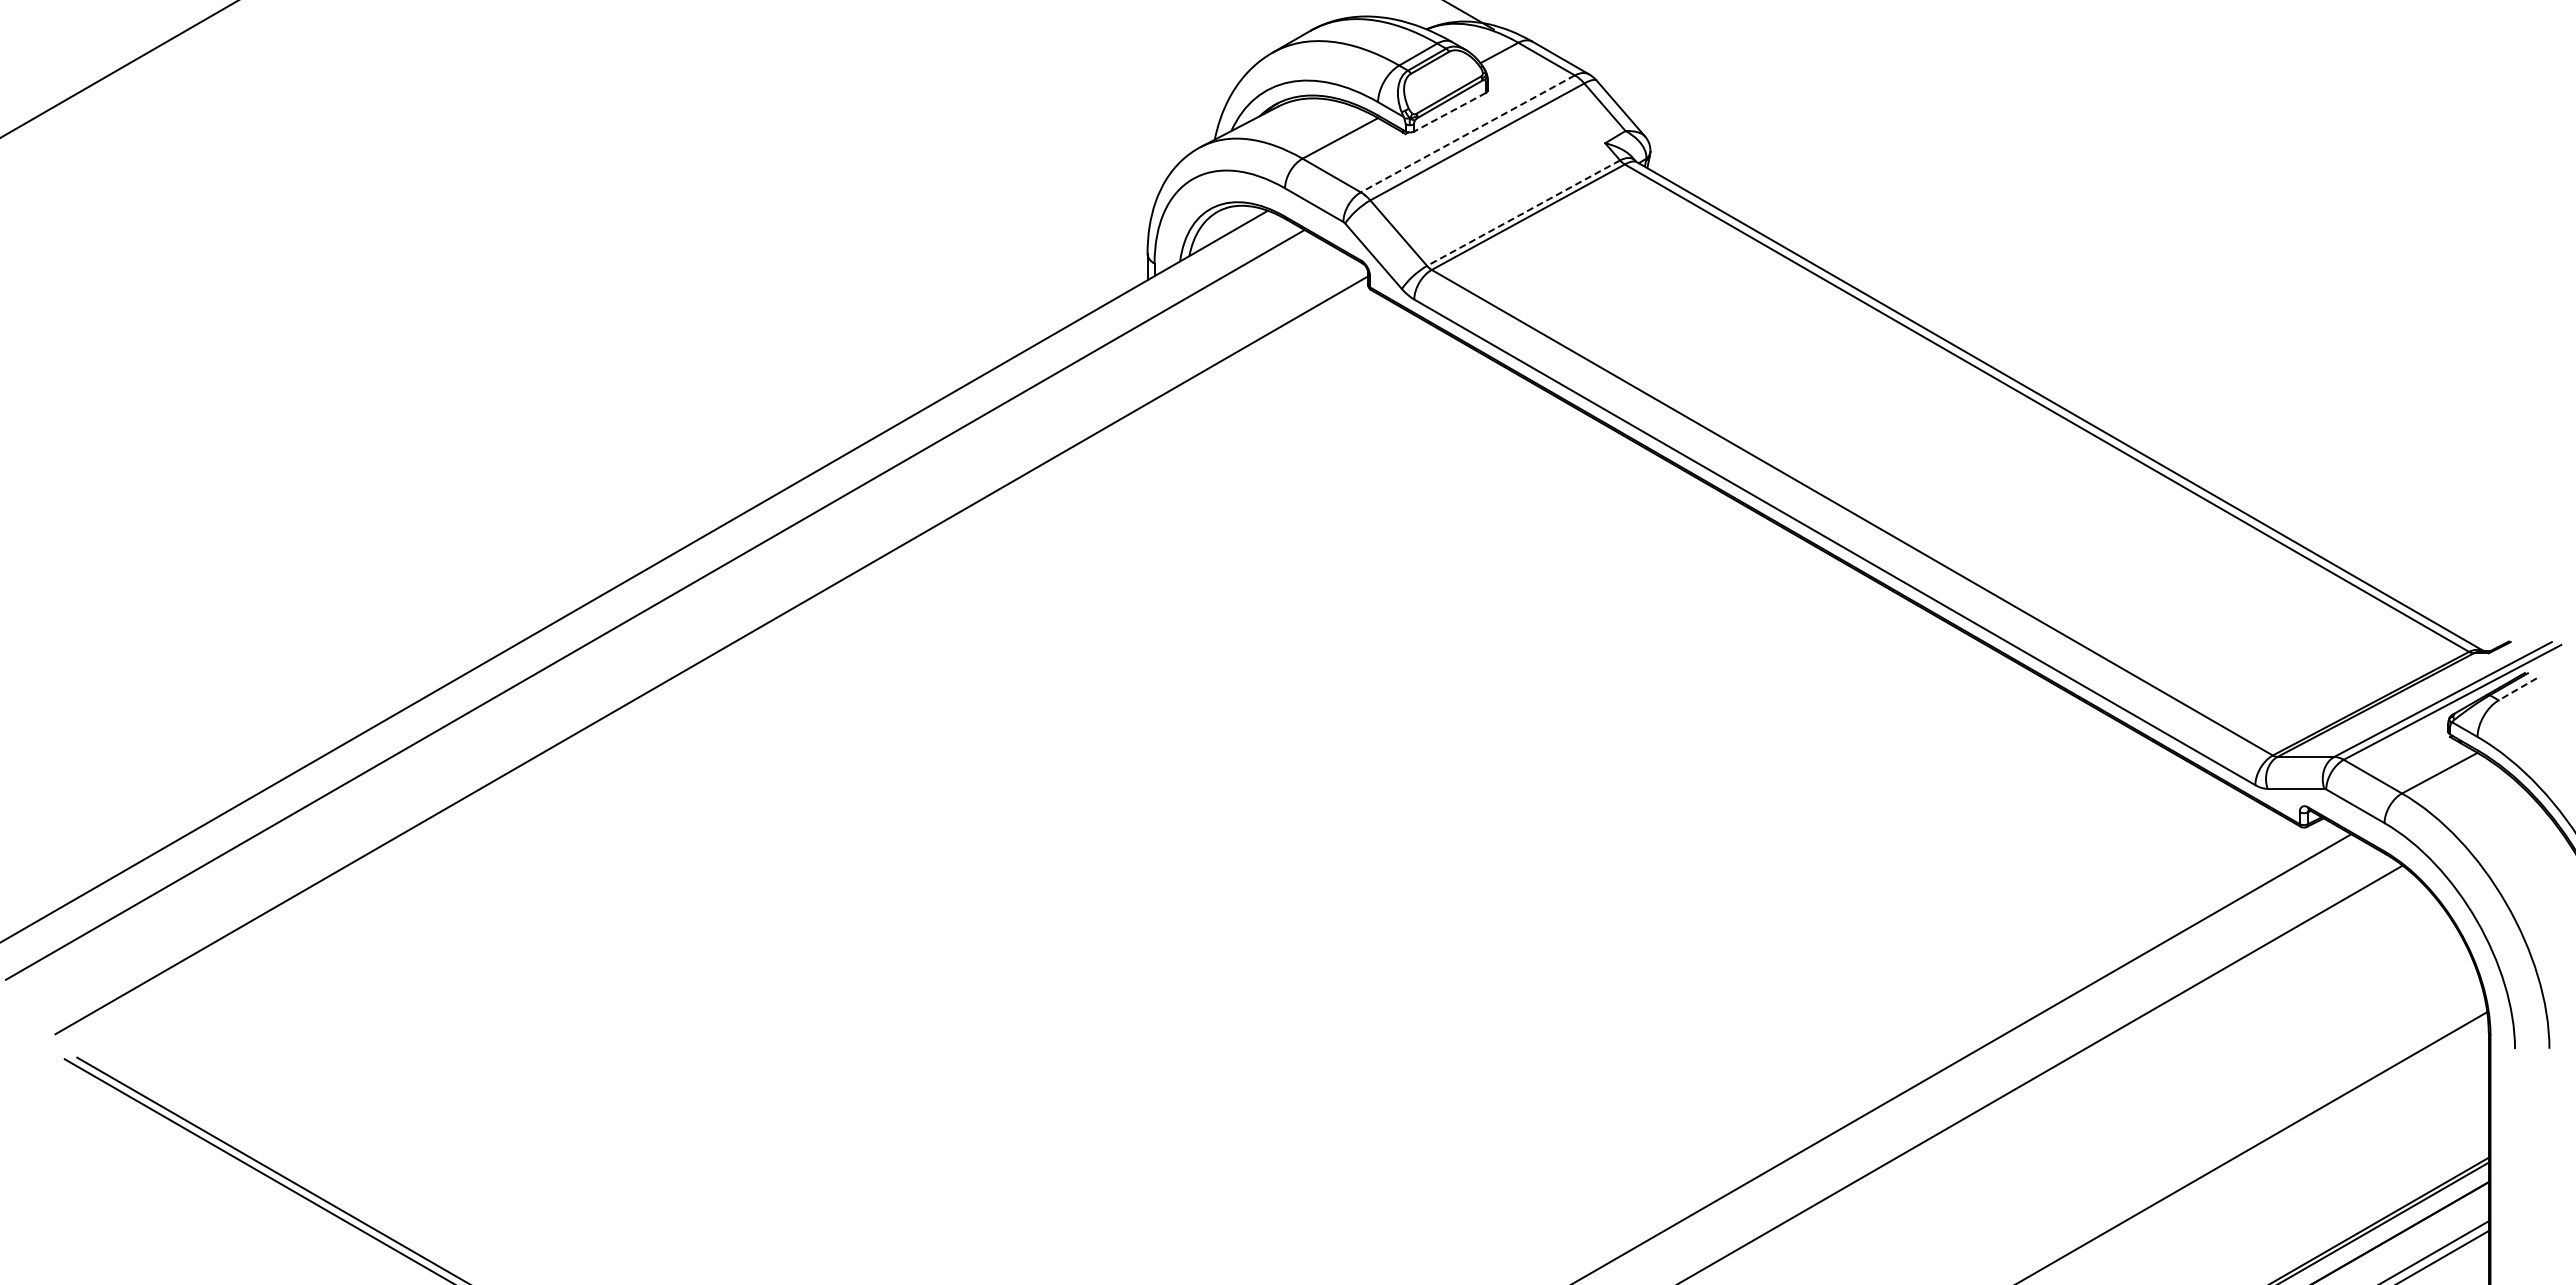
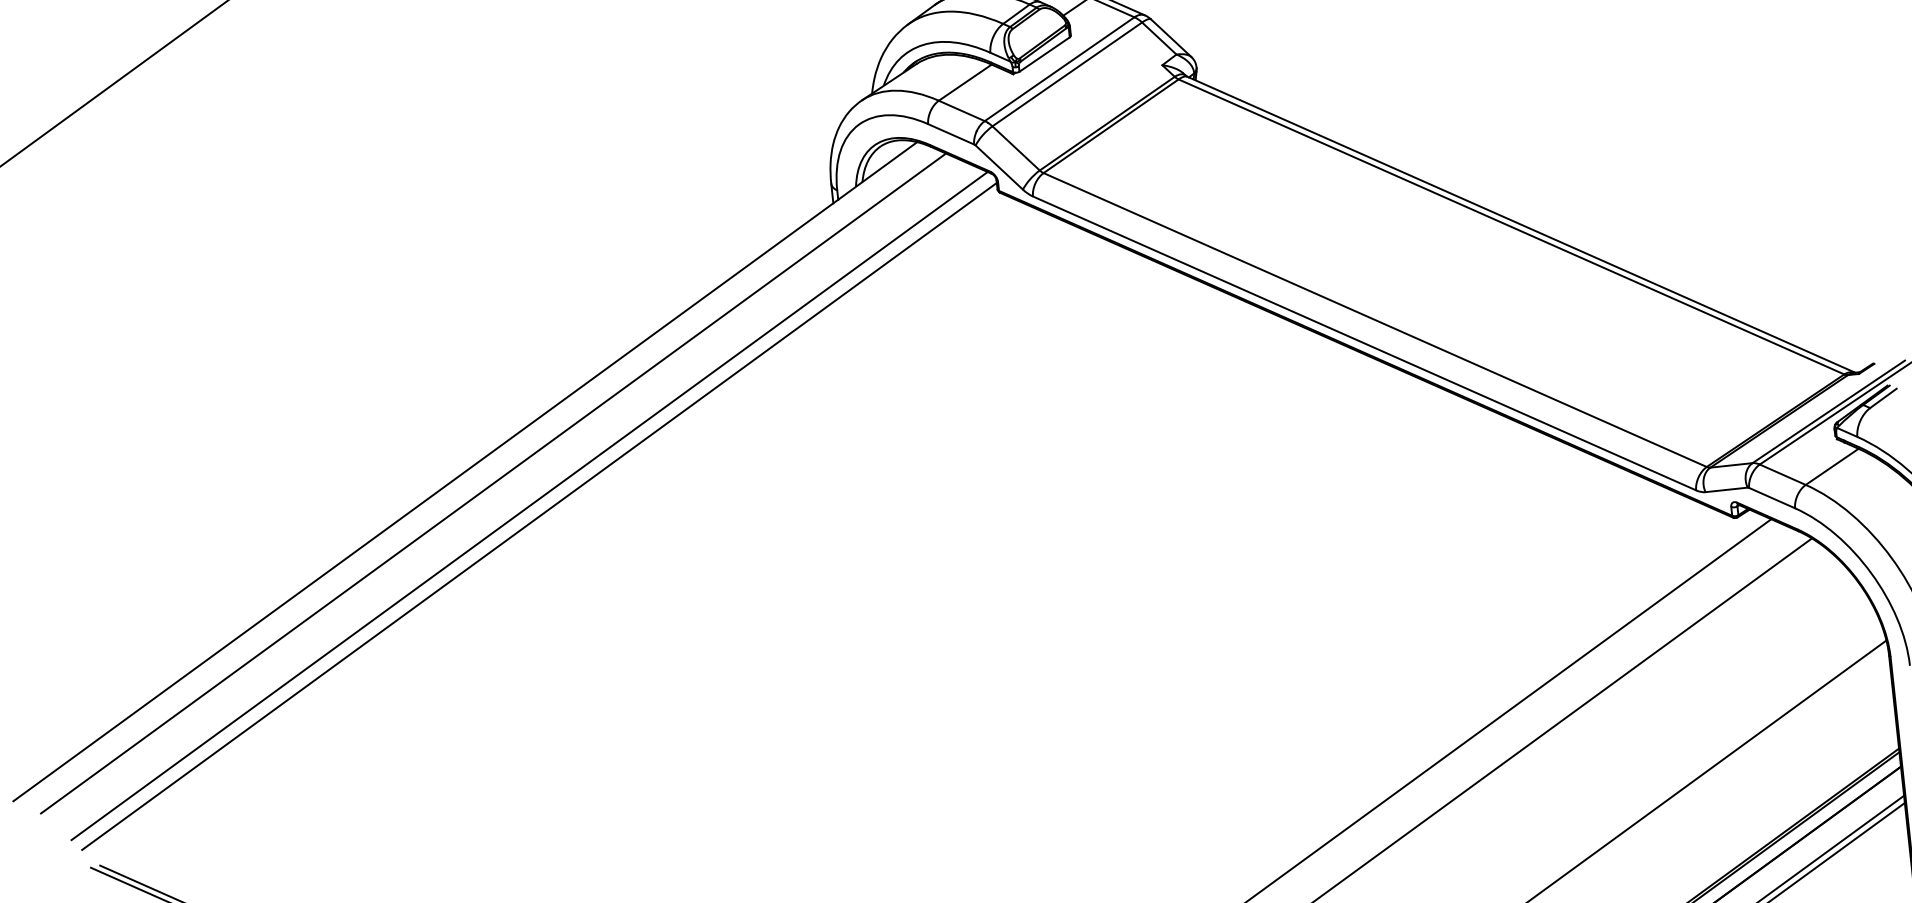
line: (1449, 112) -> (1044, 54), dashed -> solid
line: (1467, 133) -> (1059, 68), dashed -> solid
line: (1523, 213) -> (1107, 123), dashed -> solid
line: (699, 639) -> (529, 505), added
line: (2517, 689) -> (1883, 398), dashed -> solid

